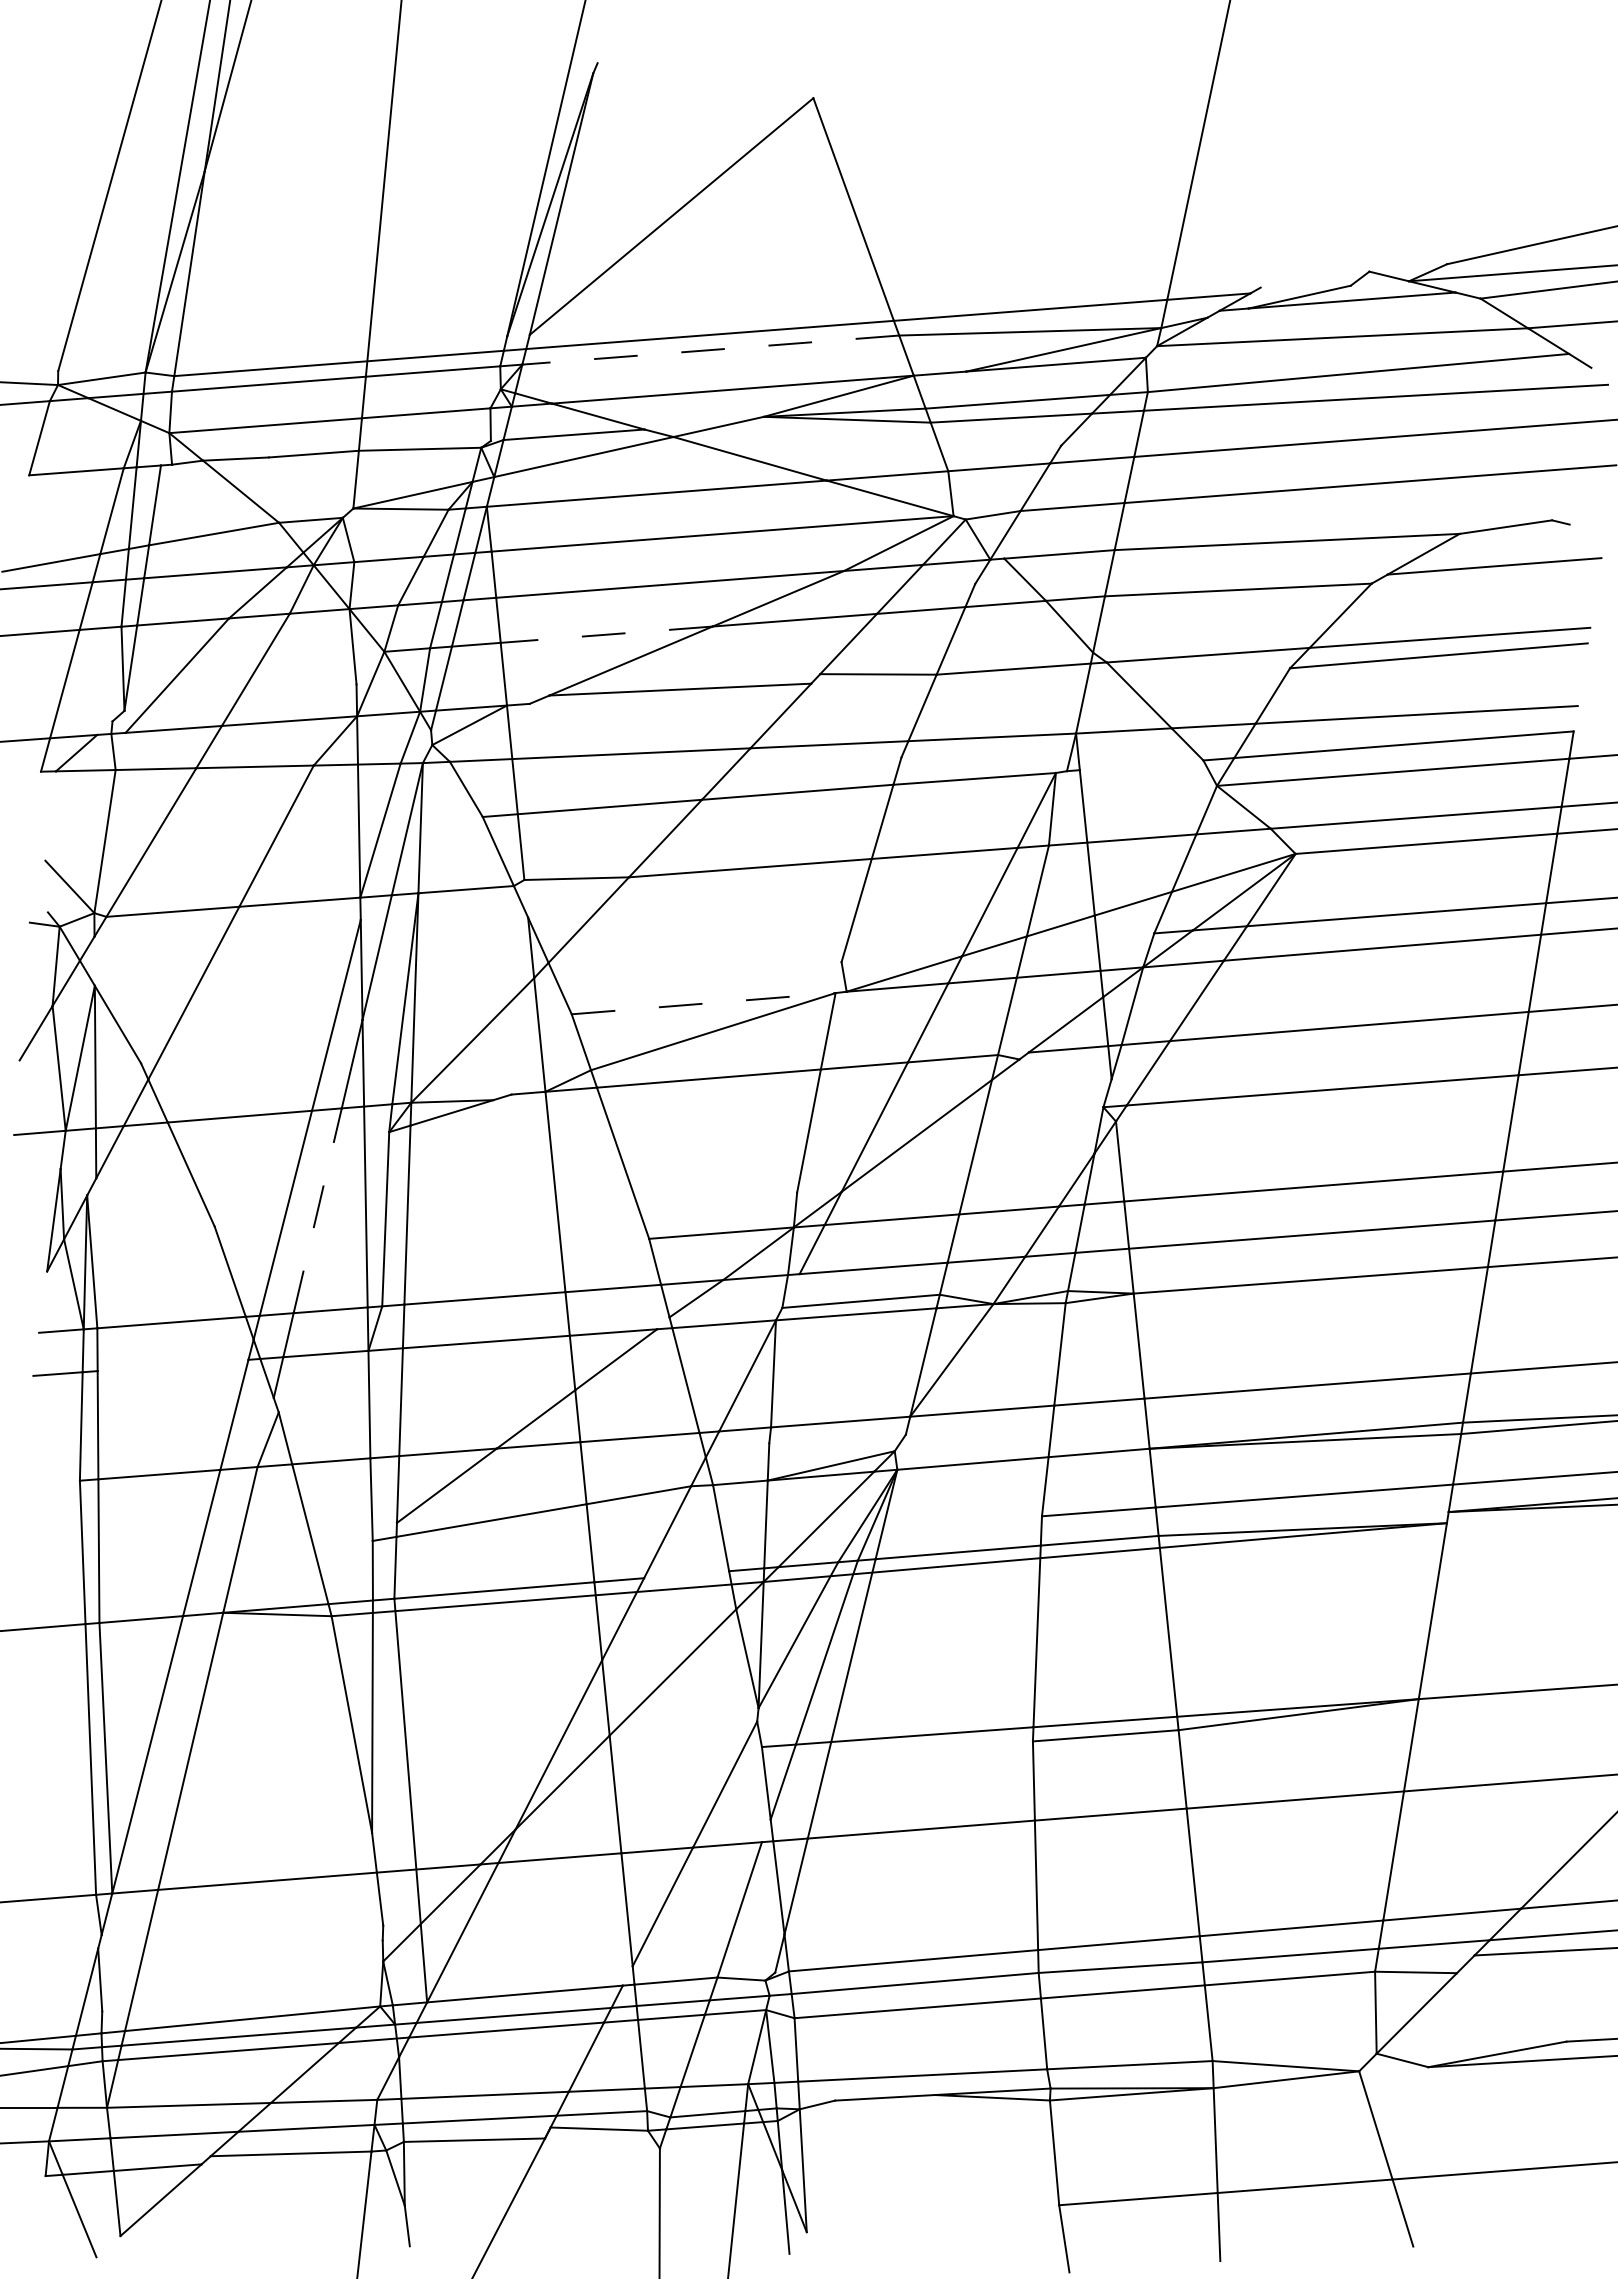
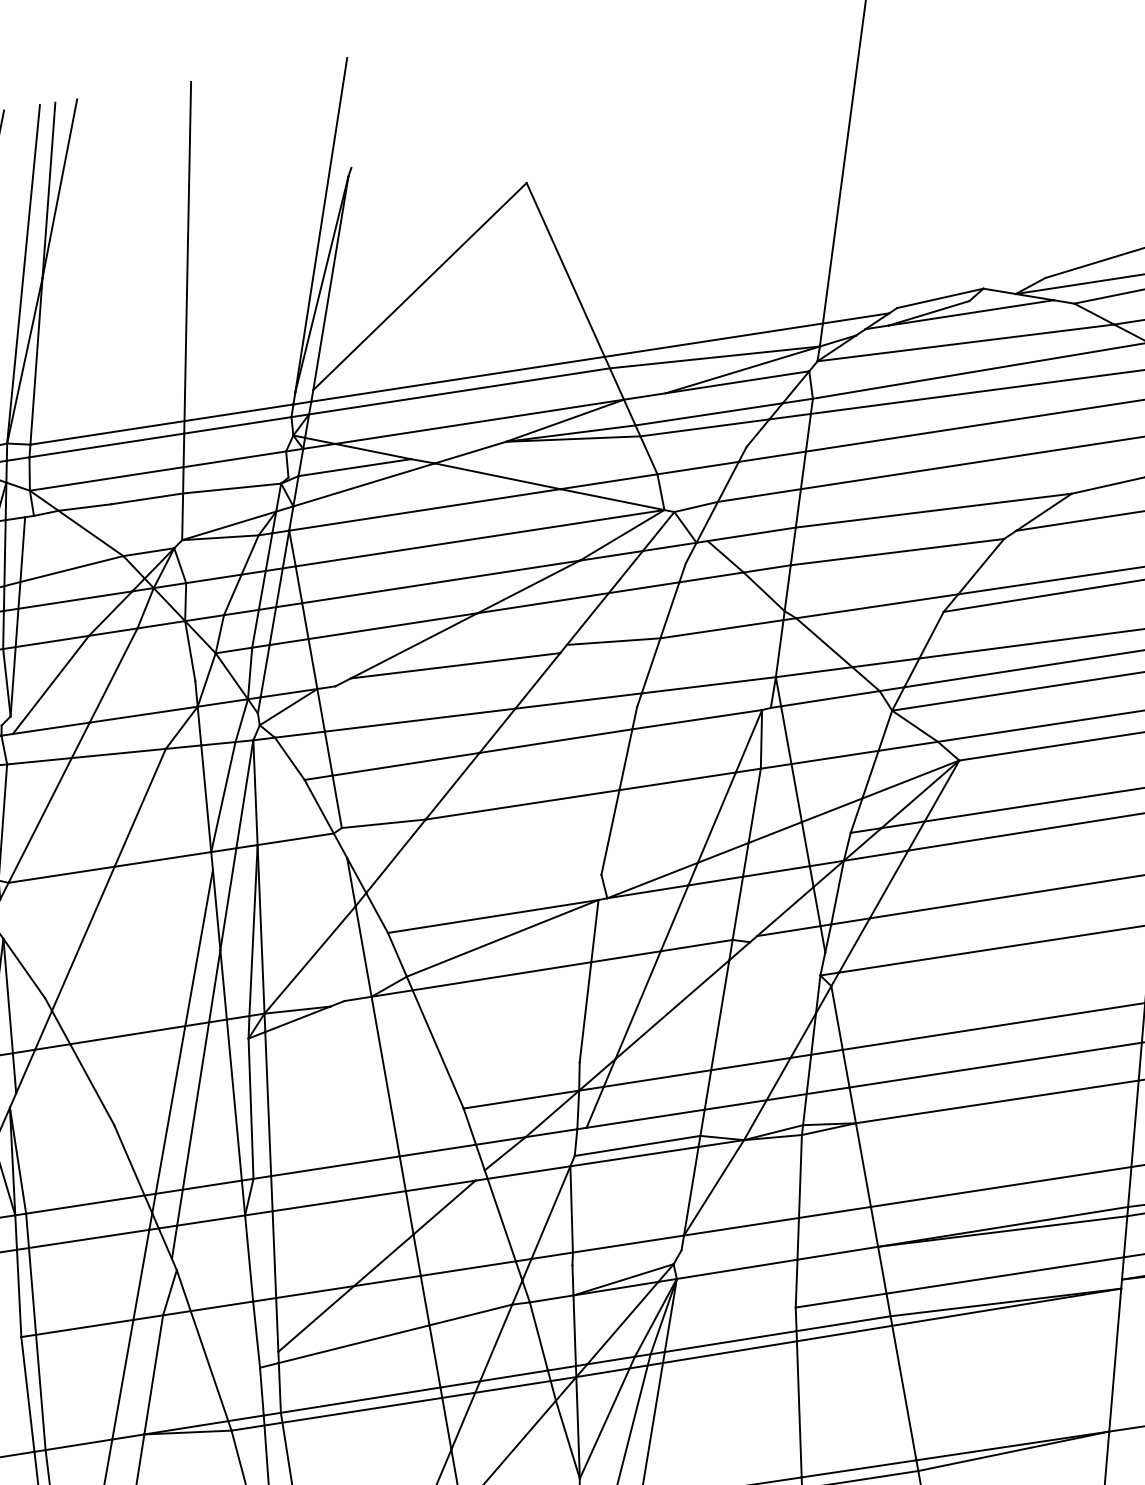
line: (1314, 279) -> (939, 298), added
line: (710, 350) -> (459, 391), dashed -> solid
line: (606, 634) -> (392, 625), dashed -> solid
line: (1141, 765) -> (830, 698), added
line: (704, 1003) -> (493, 916), dashed -> solid
line: (317, 1210) -> (195, 1105), dashed -> solid
line: (172, 1365) -> (88, 1238), added
line: (686, 1574) -> (513, 1375), added

